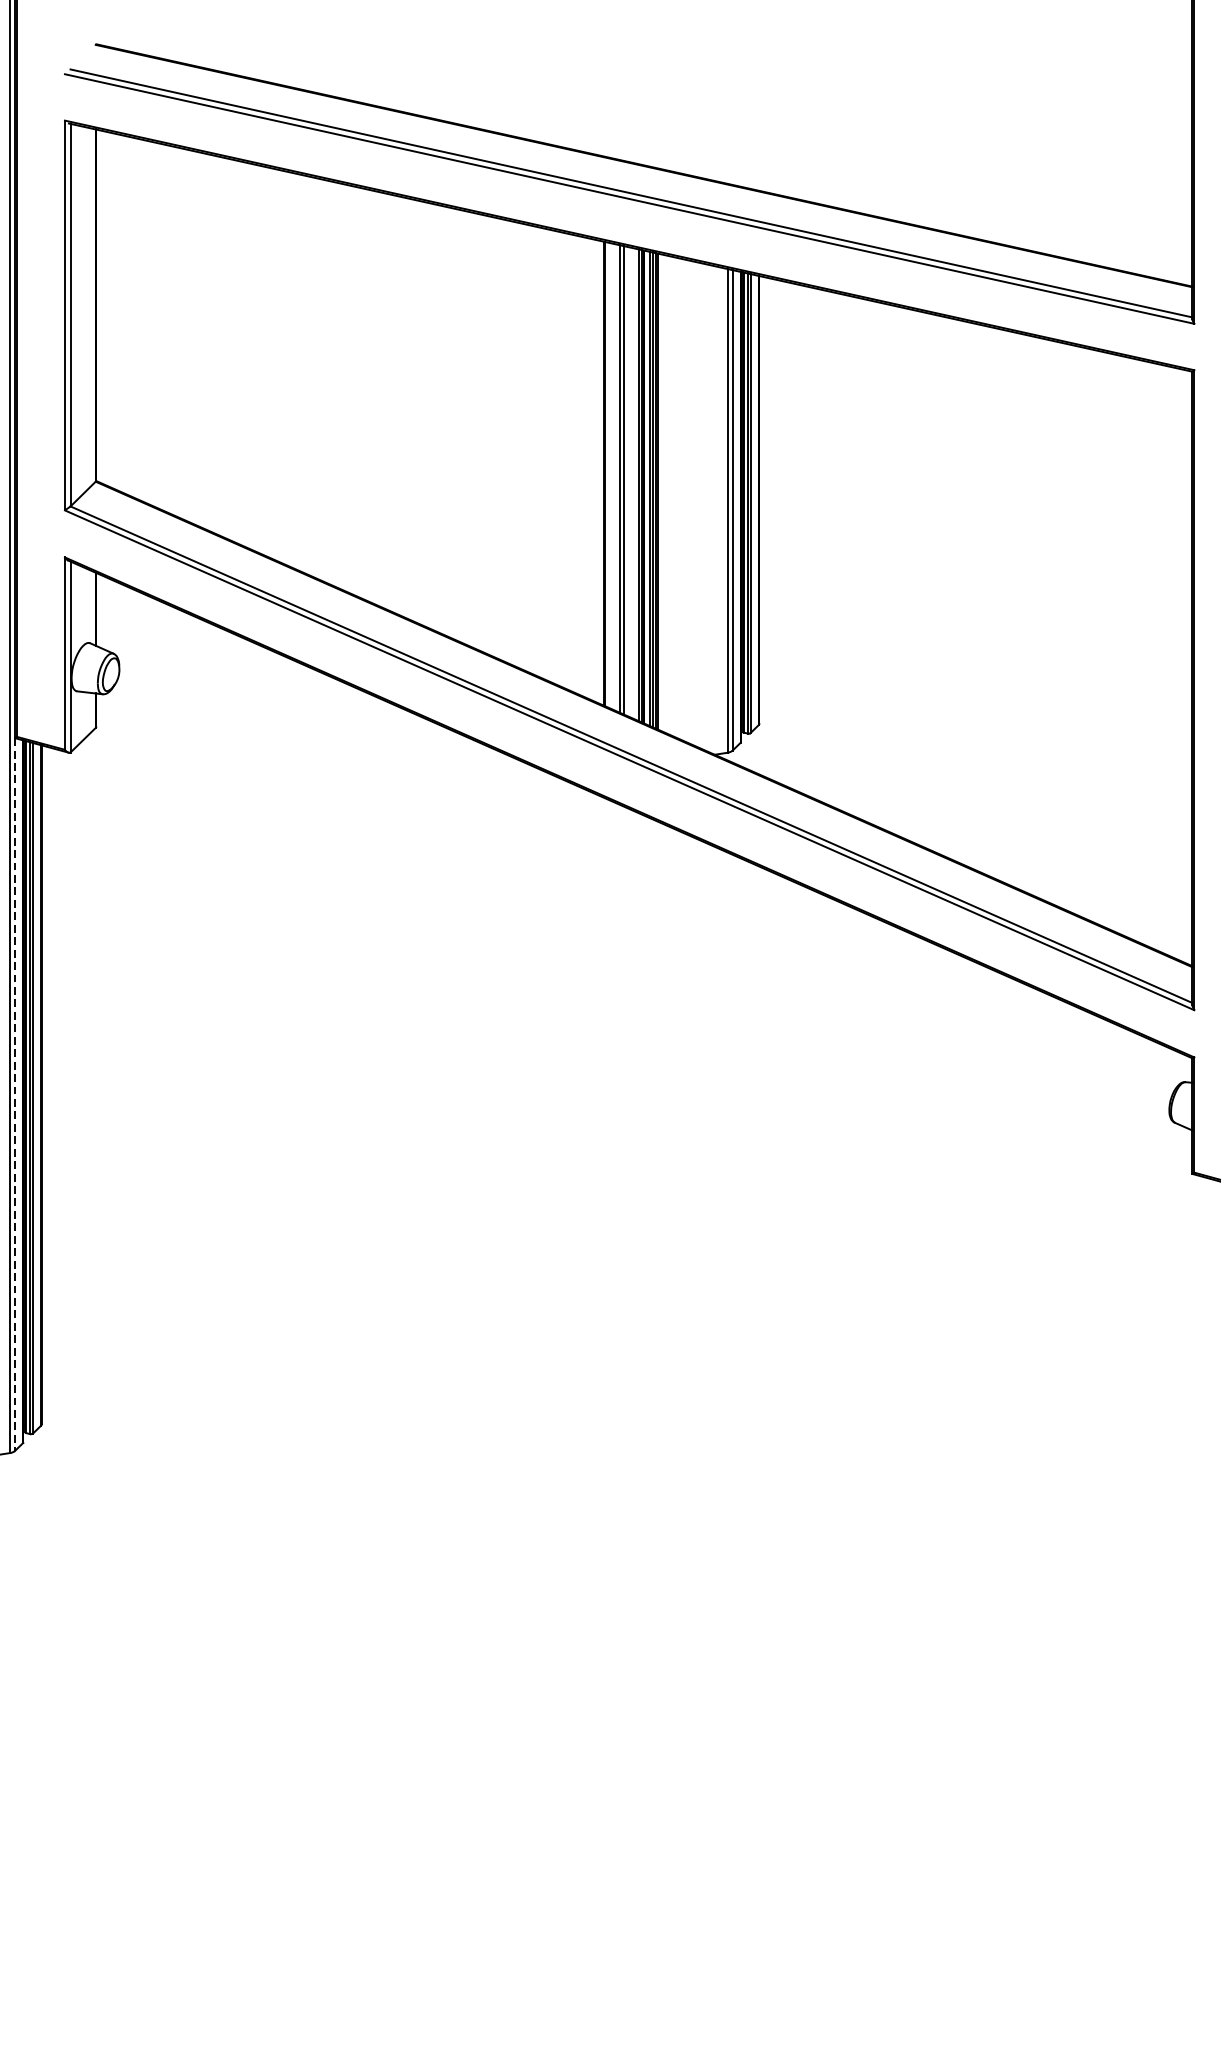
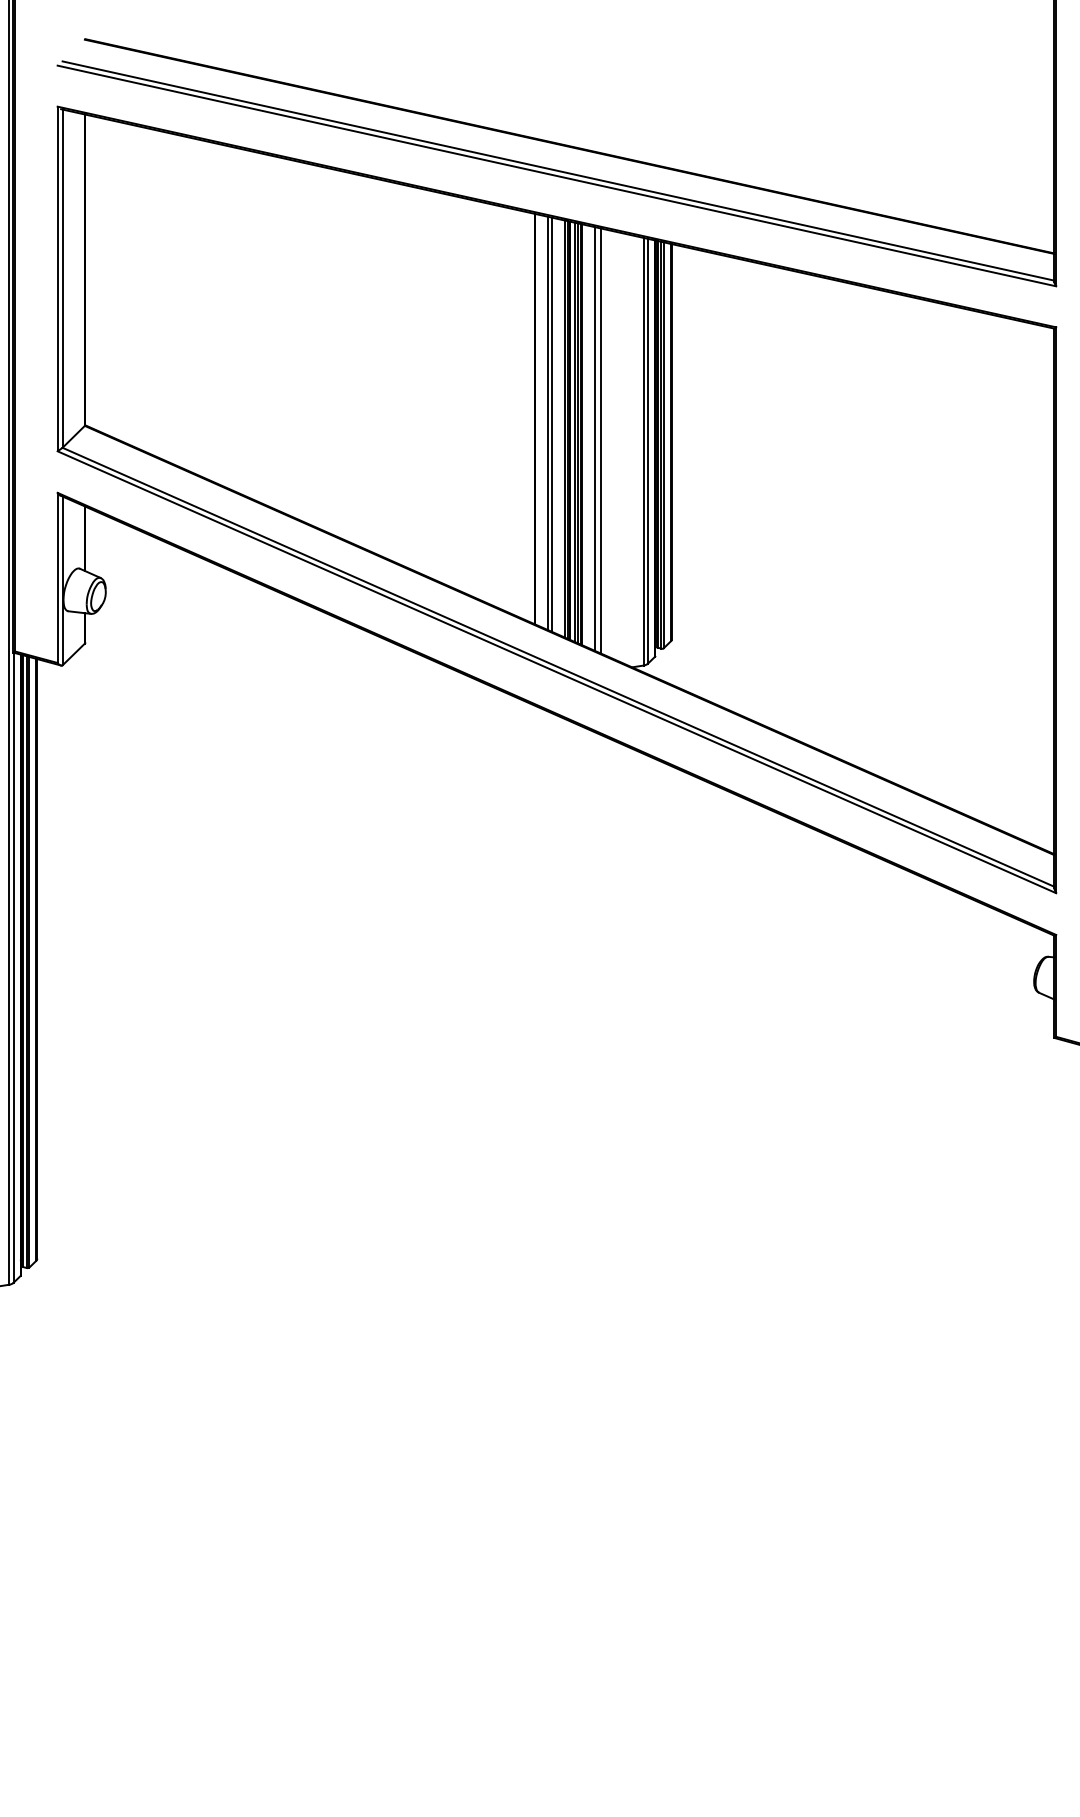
line: (673, 497) -> (595, 439), added
line: (678, 498) -> (600, 440), added
line: (15, 1095) -> (13, 968), dashed -> solid

